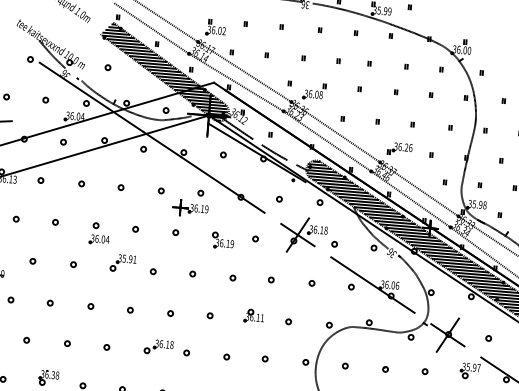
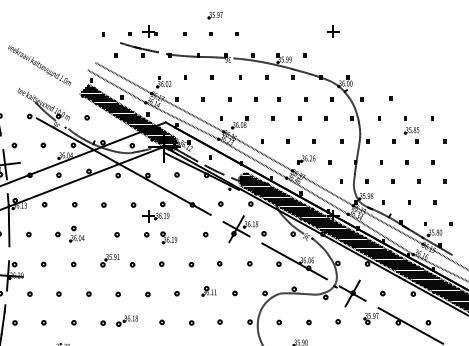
part: (99, 232) -> (76, 233), moved
part: (222, 240) -> (168, 237), moved
part: (157, 346) -> (126, 320), moved

